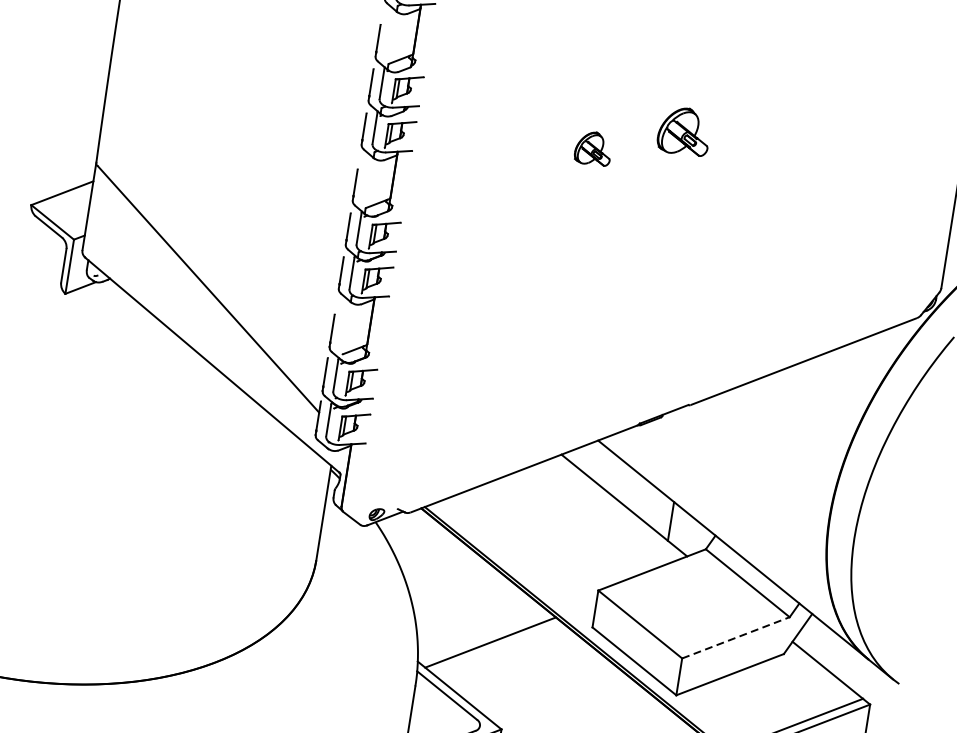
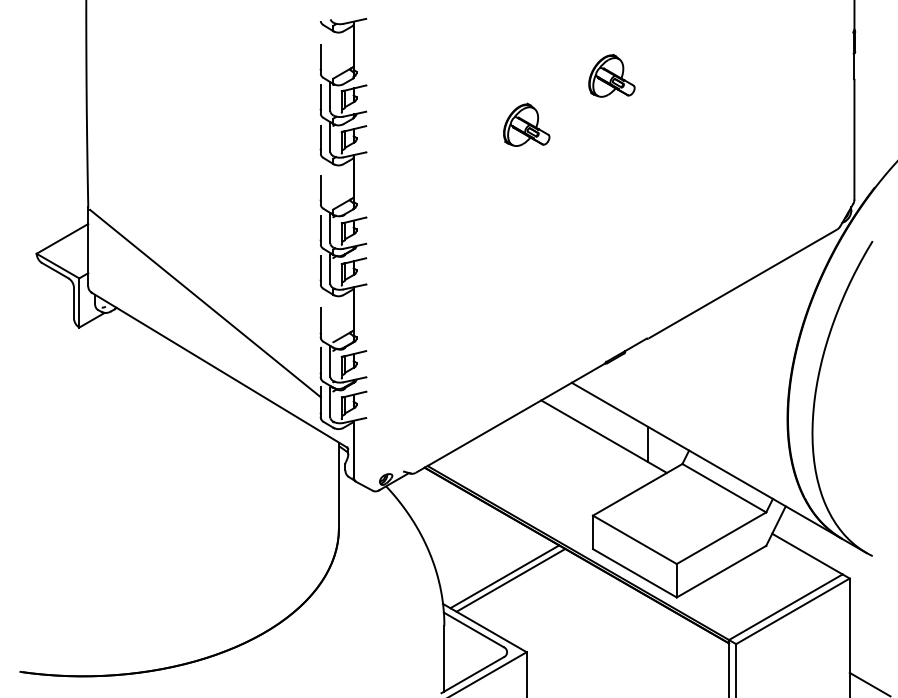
part: (684, 130) -> (611, 75), moved
part: (593, 148) -> (526, 124), size x1.43
line: (735, 638) -> (721, 538), dashed -> solid
line: (496, 646) -> (510, 579), added

